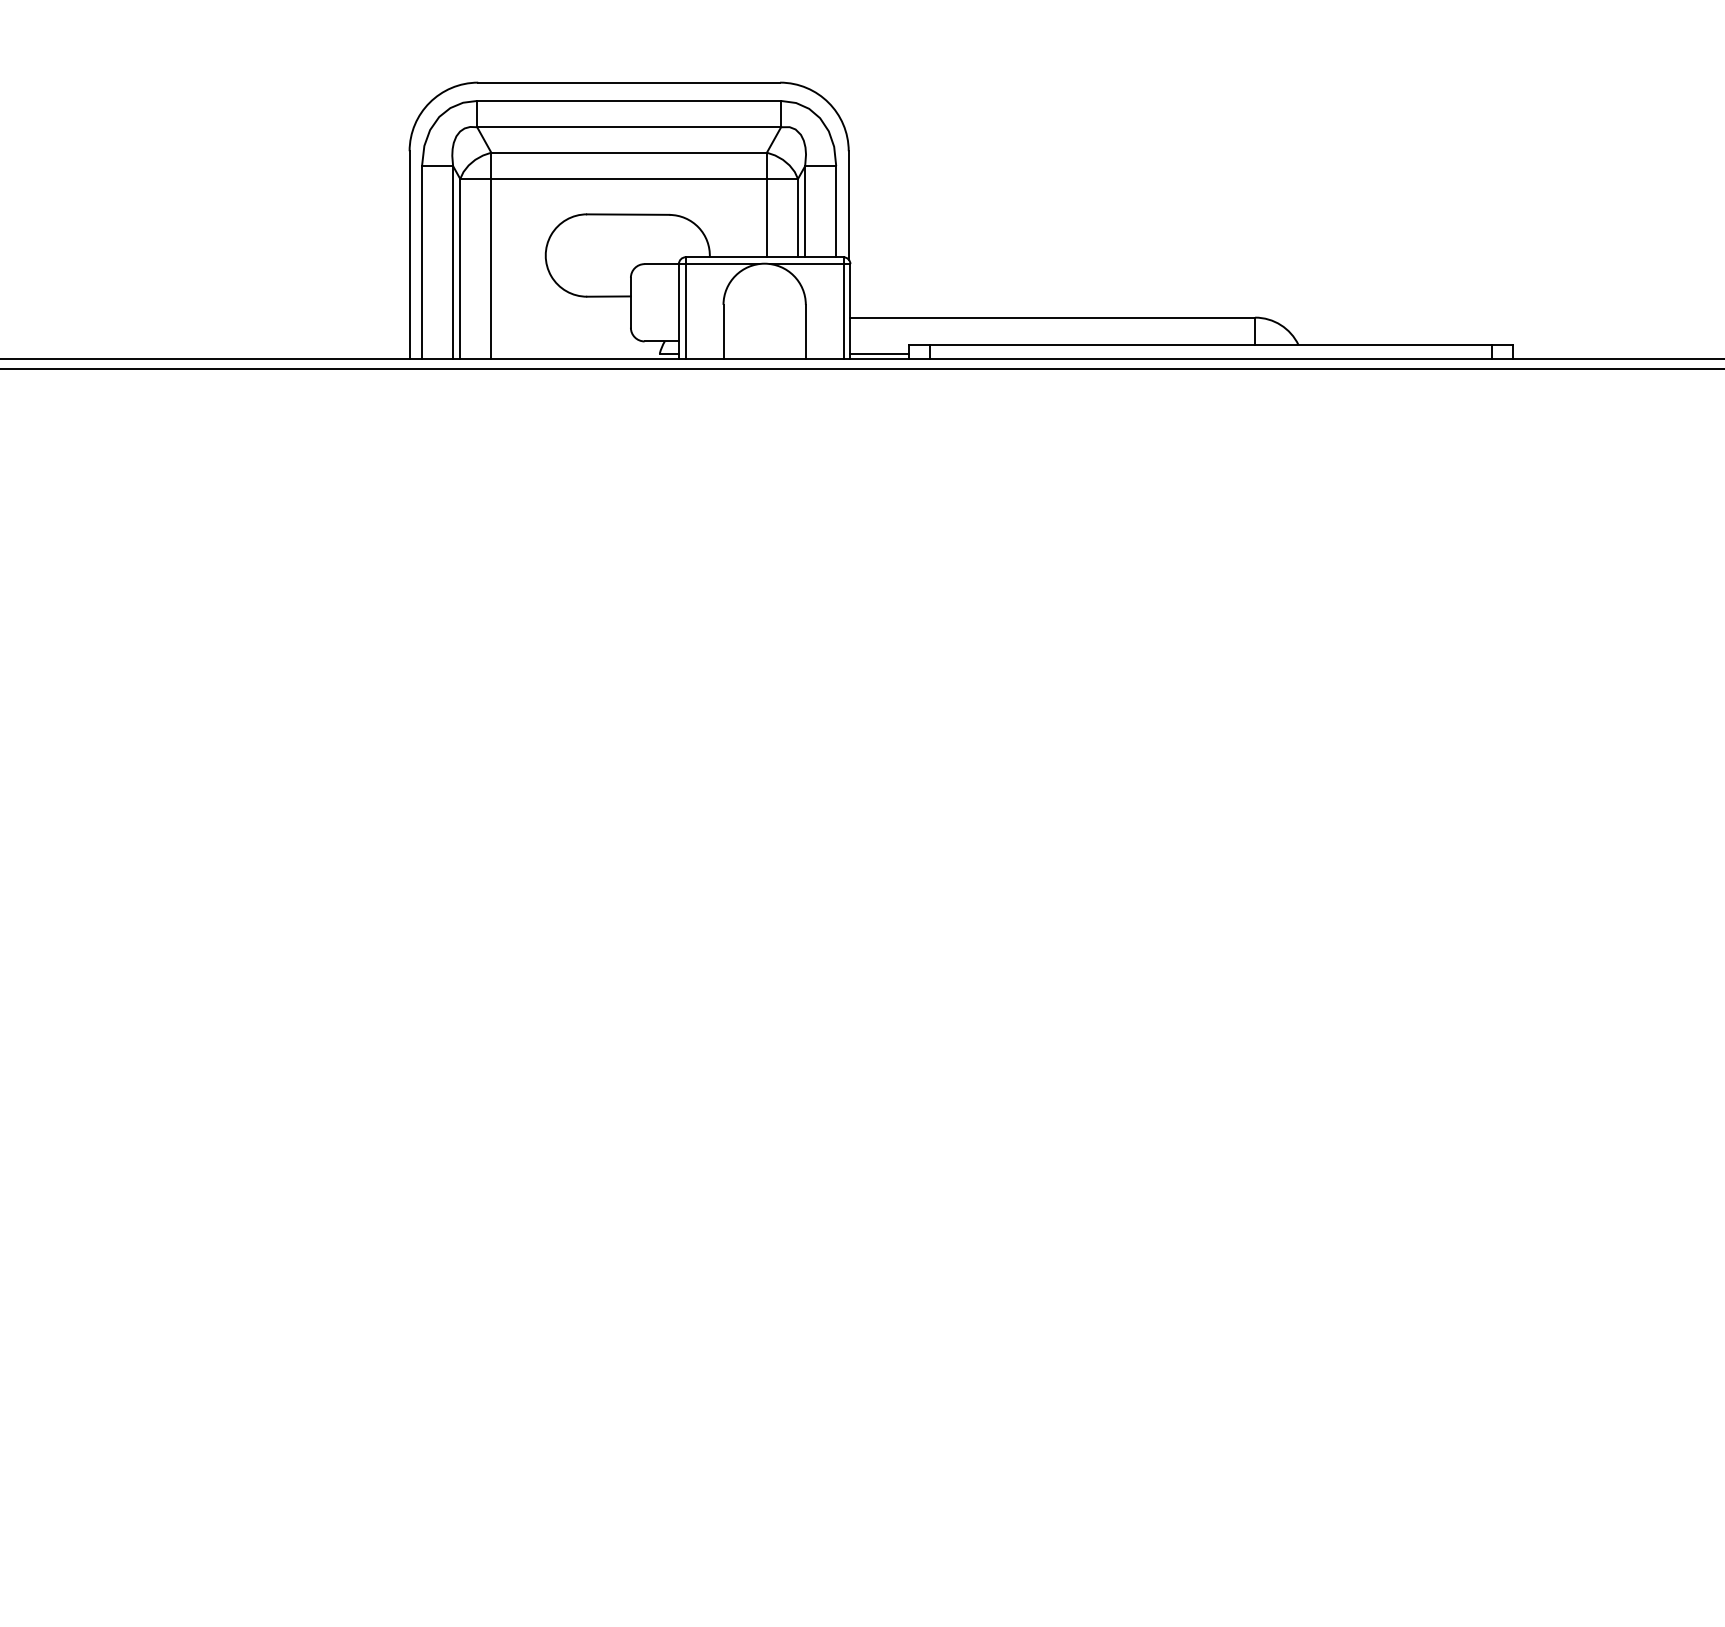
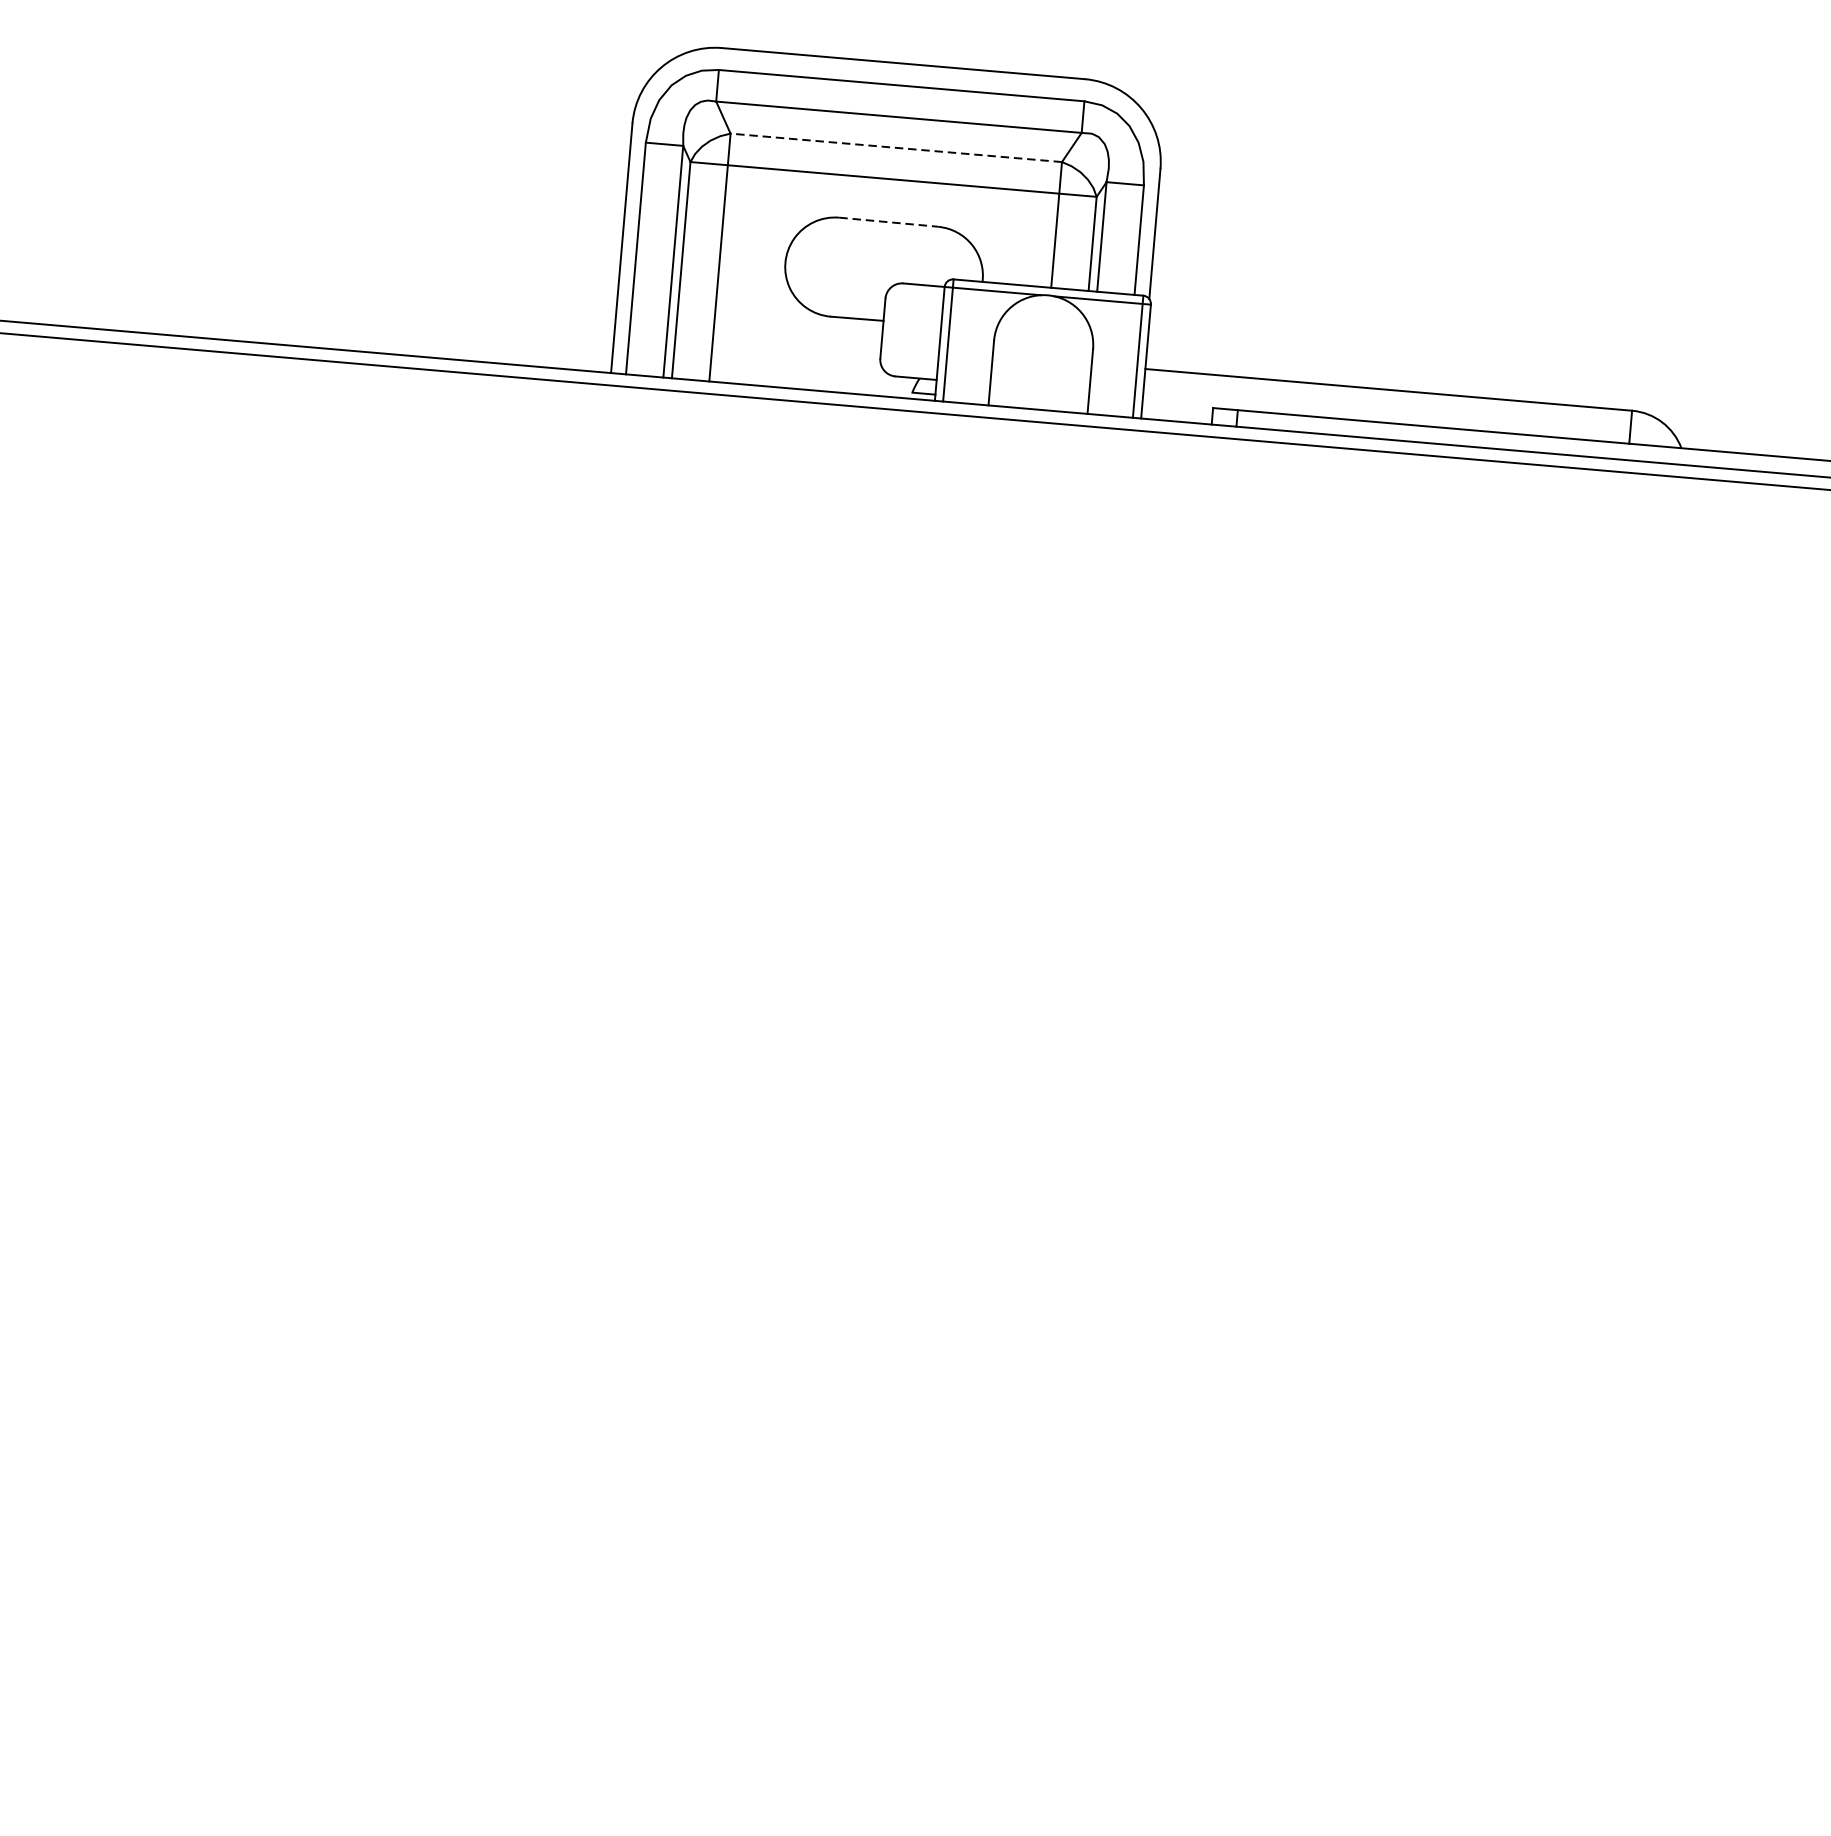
line: (629, 152) -> (896, 147), solid -> dashed
line: (628, 214) -> (889, 222), solid -> dashed
line: (879, 353) -> (1176, 415), removed

